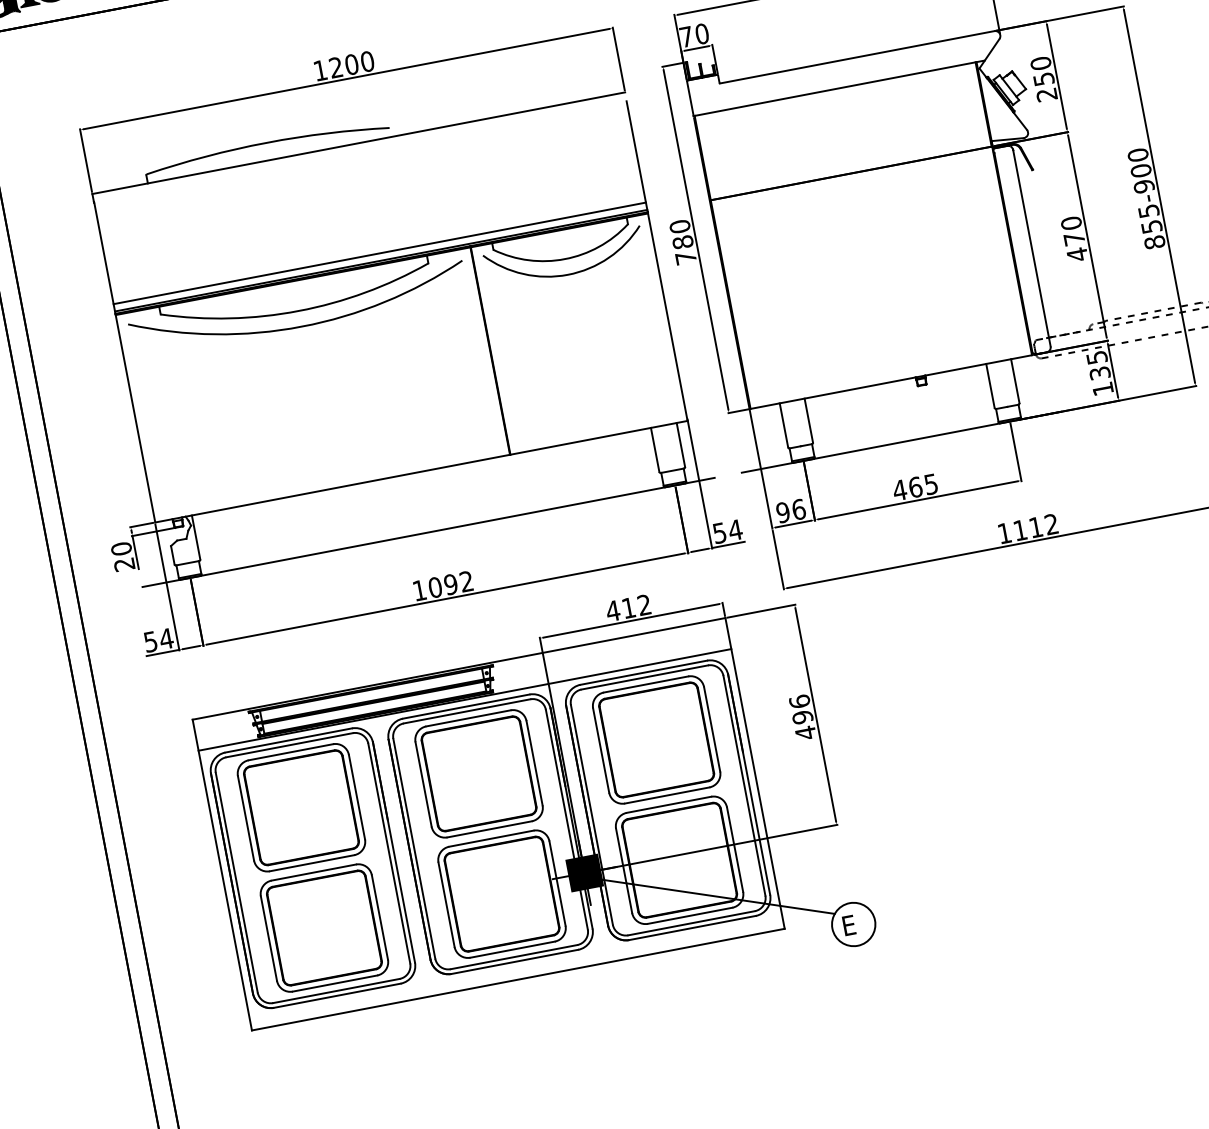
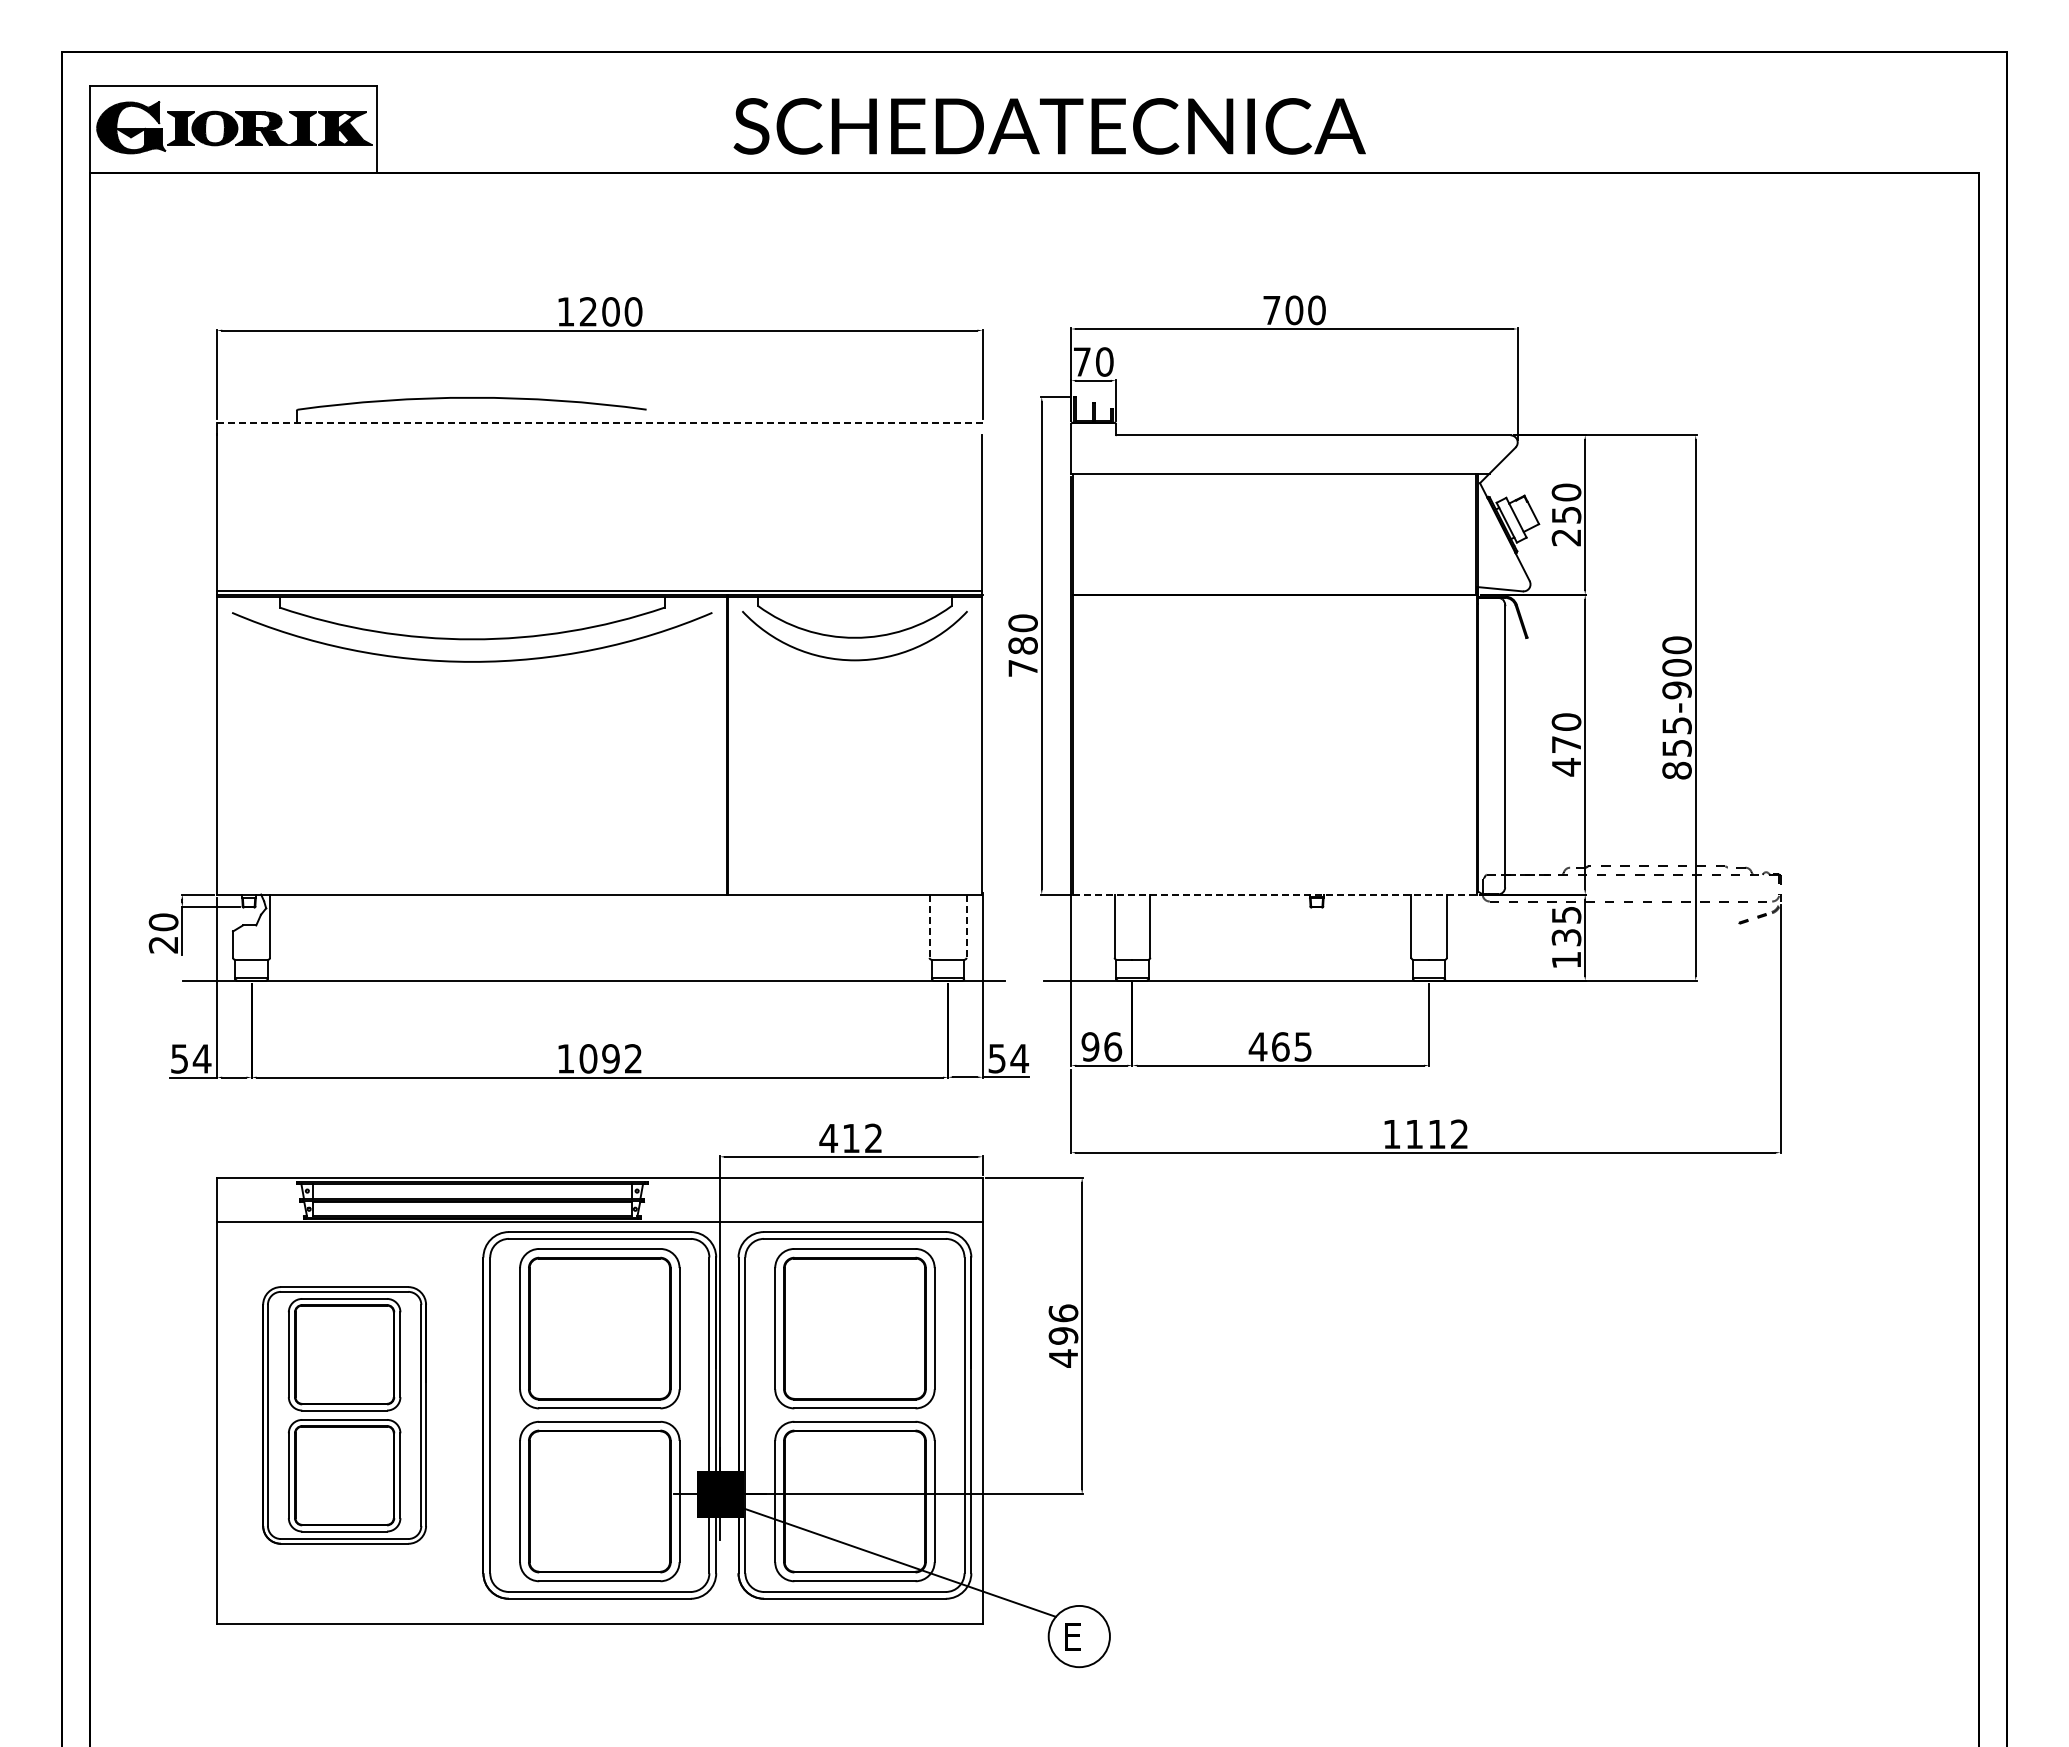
line: (358, 143) -> (599, 422), solid -> dashed
line: (379, 253) -> (599, 580), removed
line: (891, 381) -> (1275, 894), solid -> dashed
line: (680, 445) -> (966, 926), solid -> dashed
line: (655, 450) -> (929, 926), solid -> dashed
part: (312, 868) -> (344, 1415), size x0.7

